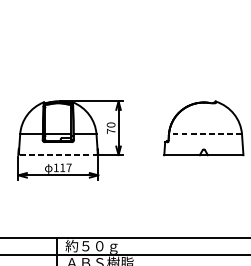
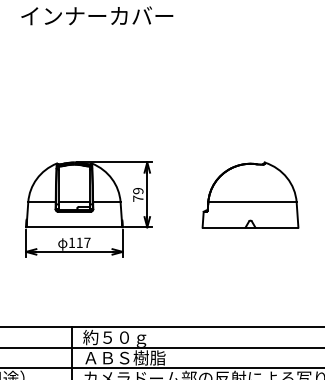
text: (111, 125) -> (138, 191), 70 -> 79
line: (204, 134) -> (251, 202), dashed -> solid
line: (57, 155) -> (73, 227), dashed -> solid

